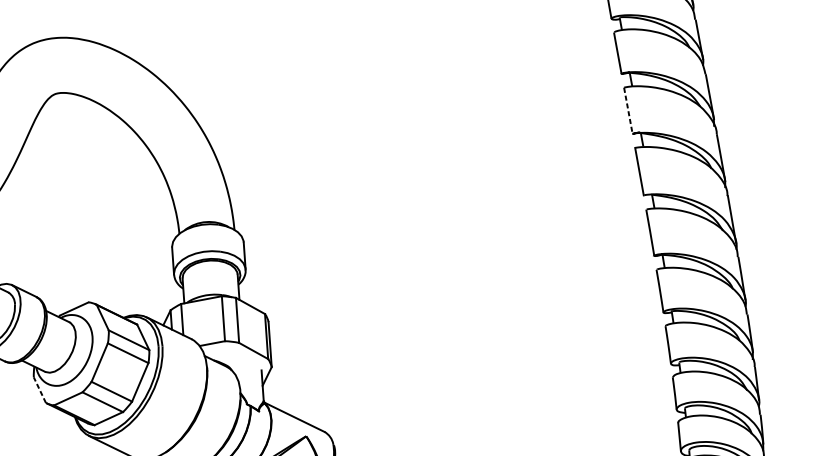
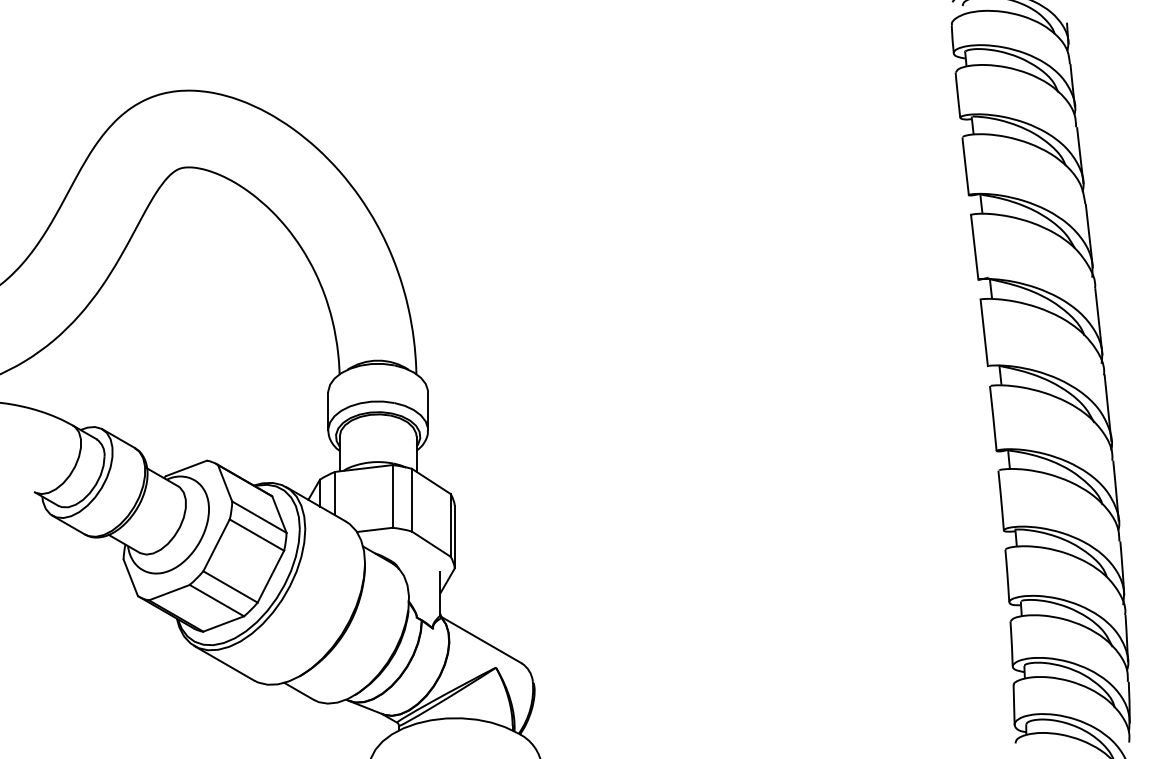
line: (628, 111) -> (974, 247), dashed -> solid
line: (39, 389) -> (130, 577), dashed -> solid

